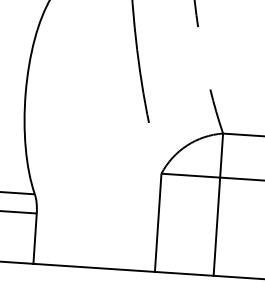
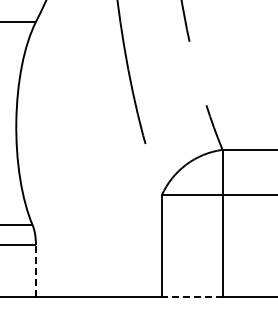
line: (34, 238) -> (35, 270), solid -> dashed
line: (183, 274) -> (191, 297), solid -> dashed

